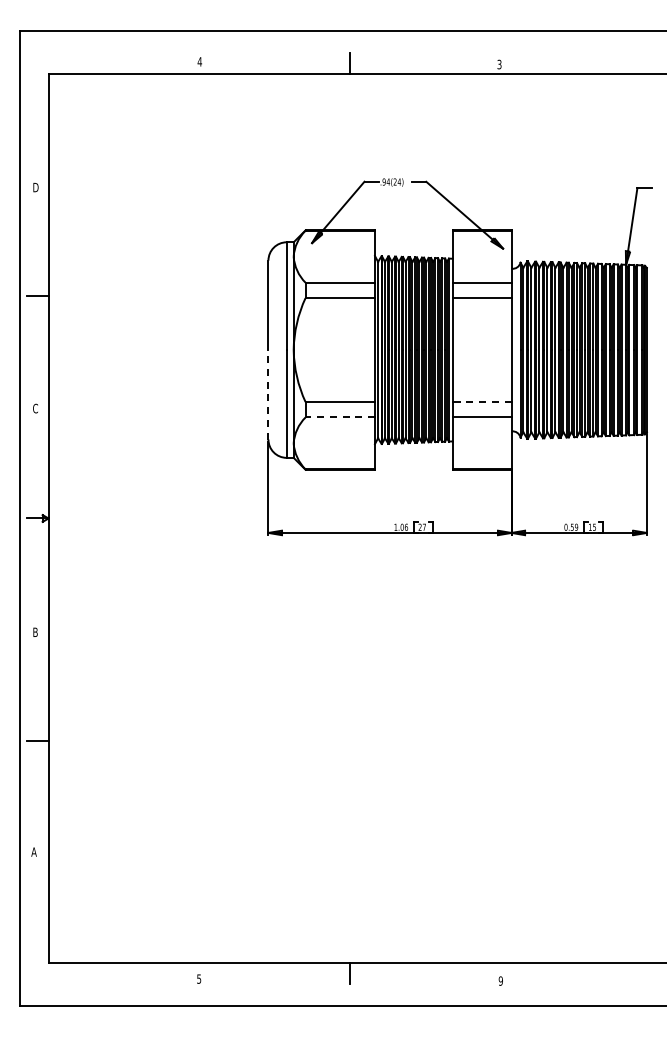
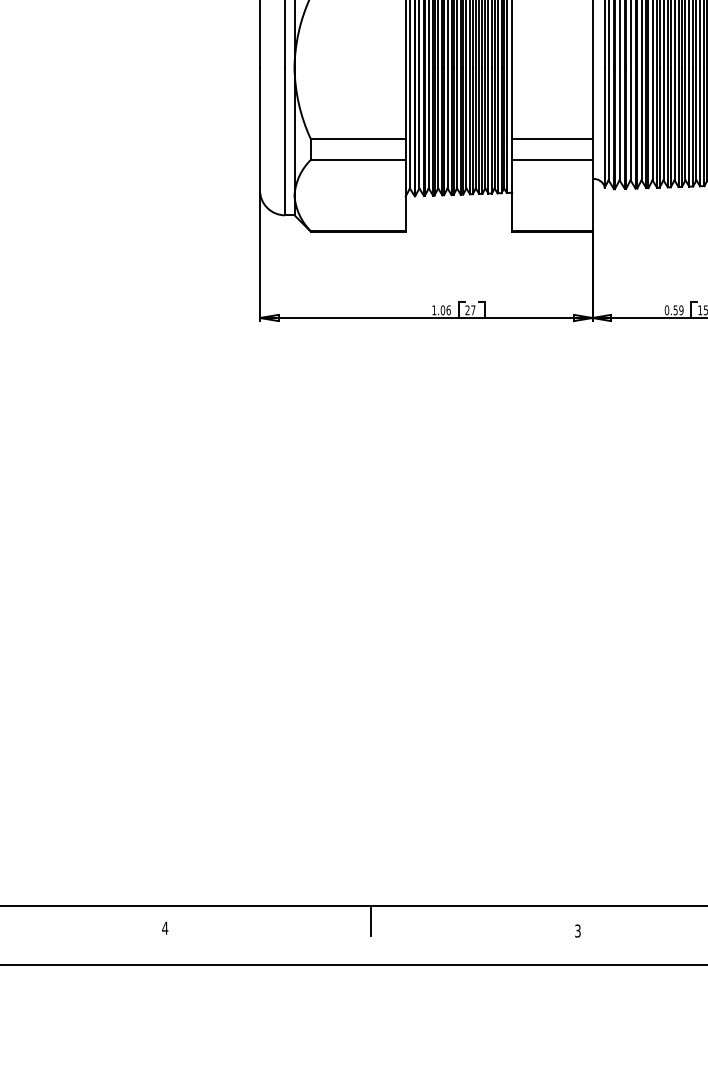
line: (268, 394) -> (260, 128), dashed -> solid
line: (481, 402) -> (551, 139), dashed -> solid
line: (340, 417) -> (358, 160), dashed -> solid
text: (198, 978) -> (164, 927), 5 -> 4
text: (500, 980) -> (577, 930), 9 -> 3

